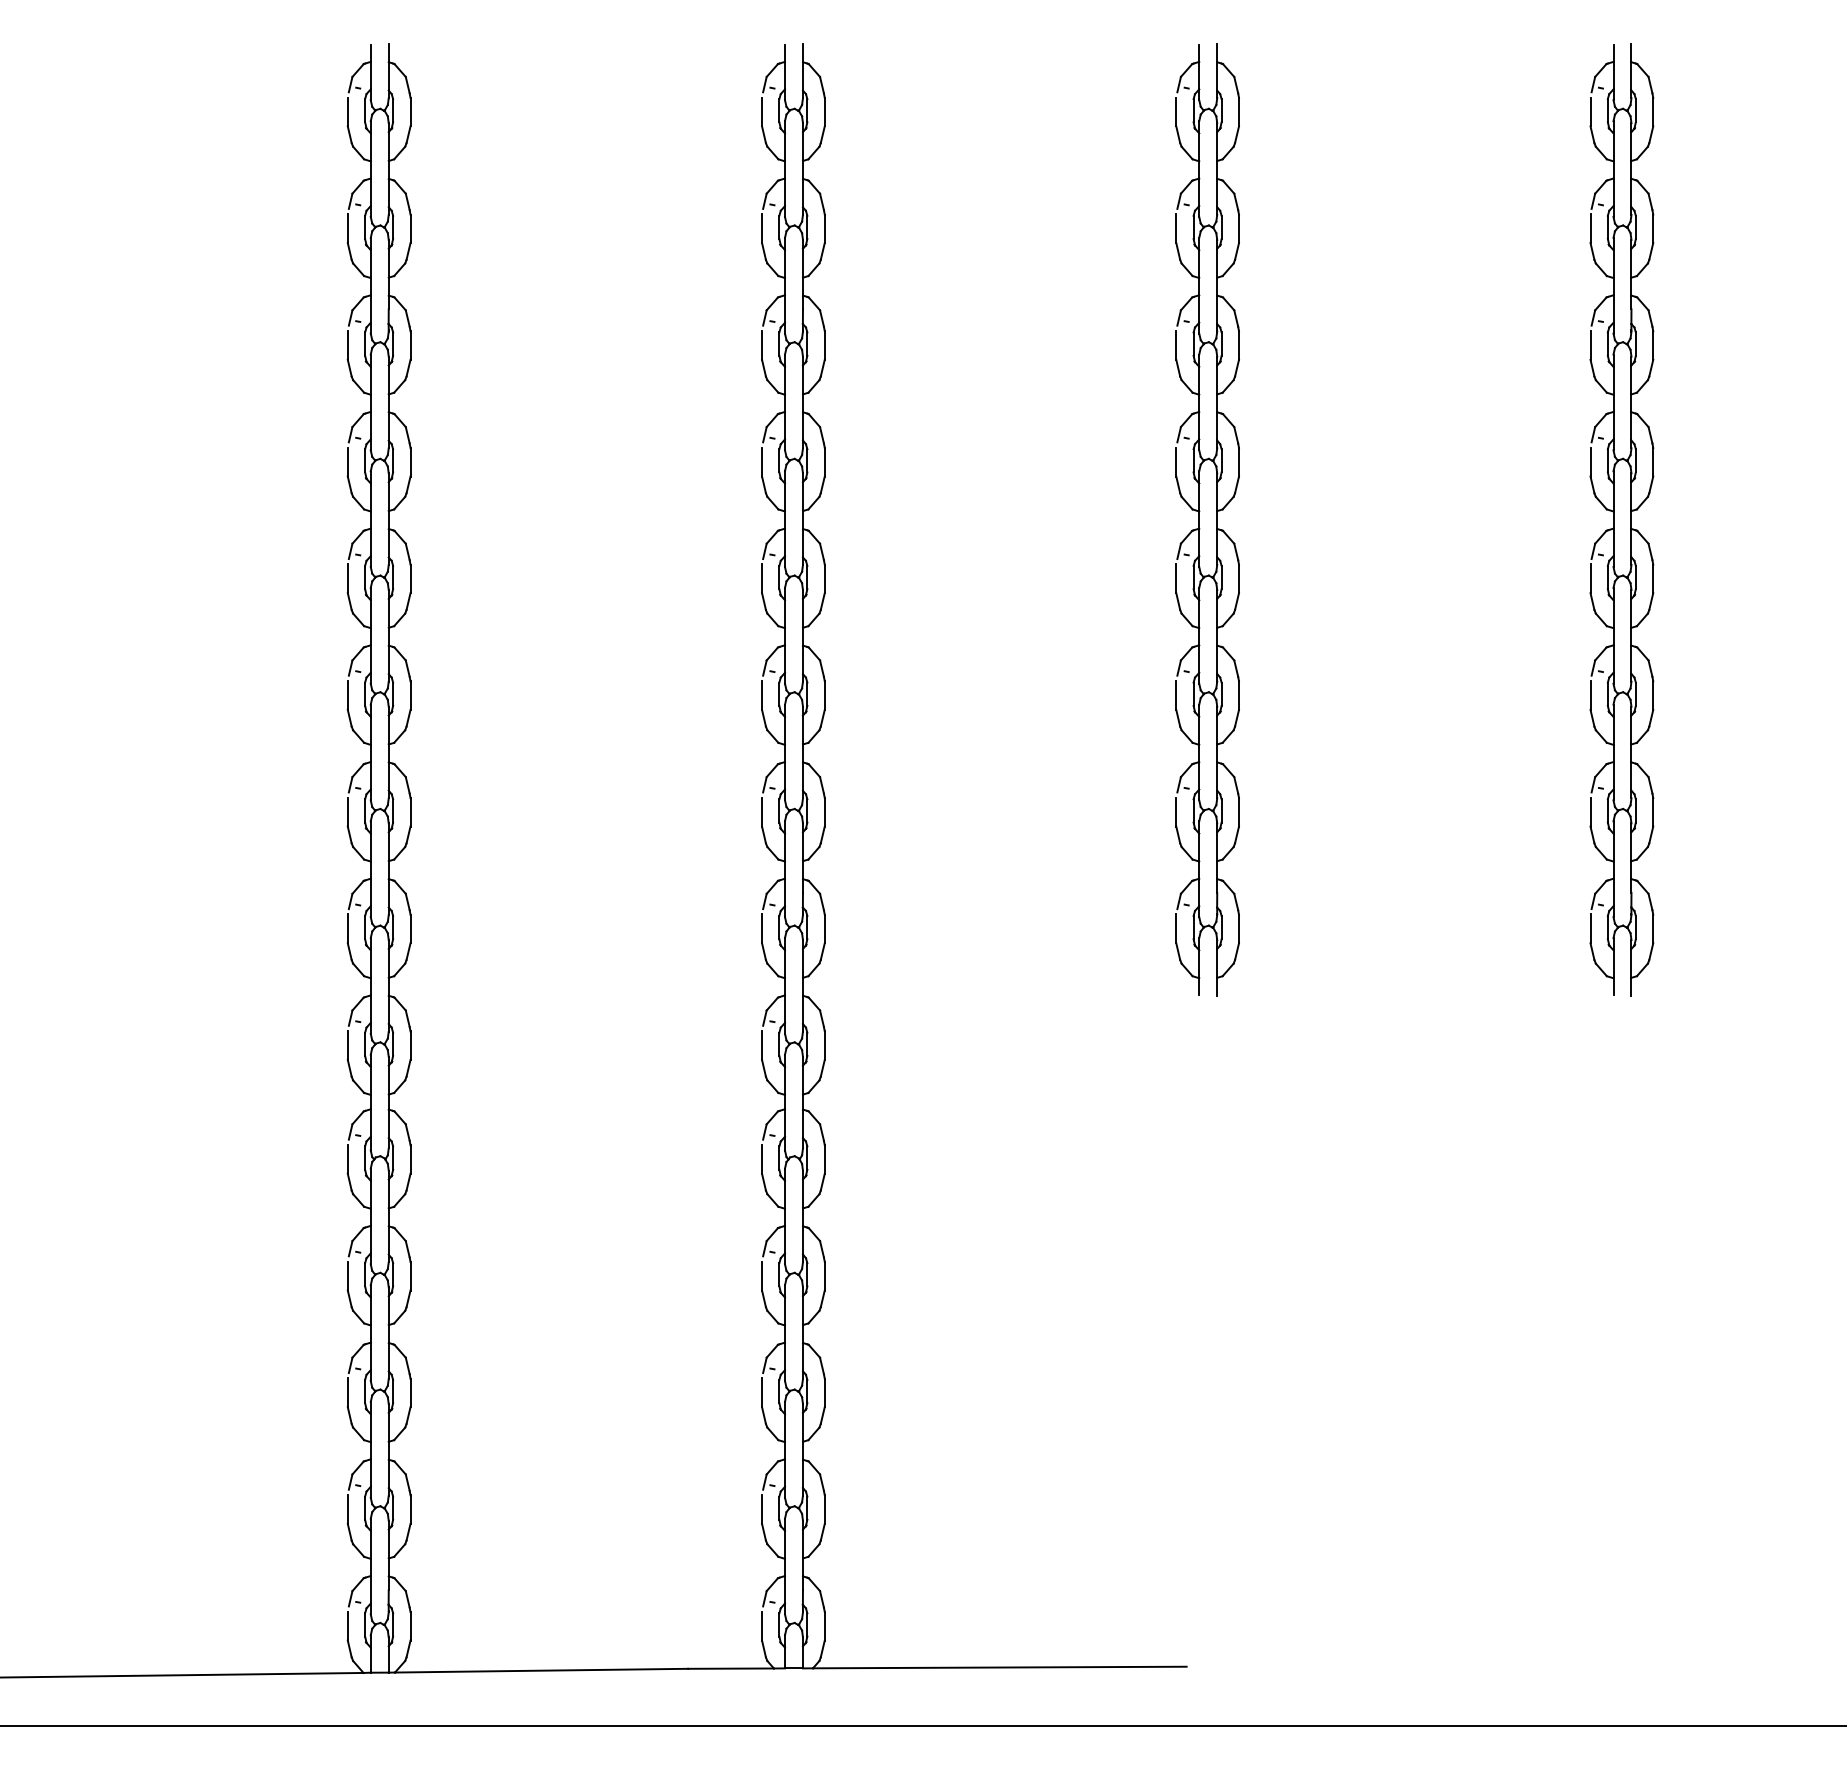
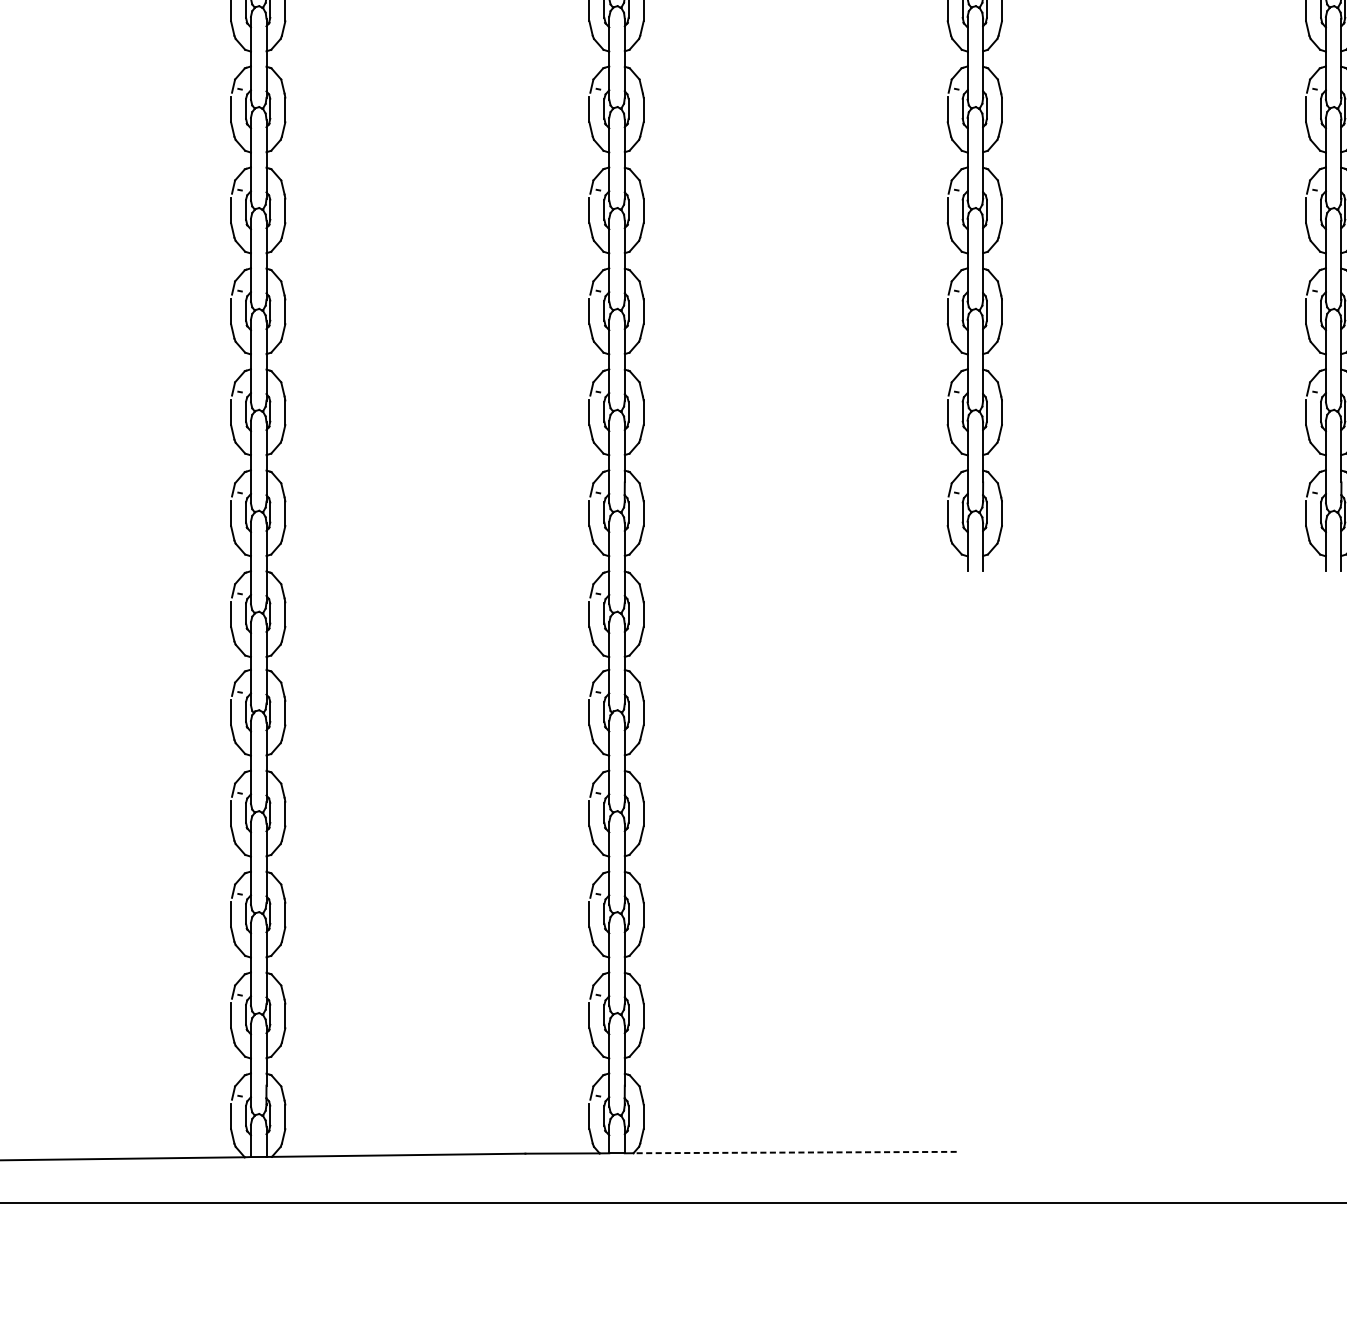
line: (999, 1667) -> (794, 1152), solid -> dashed

